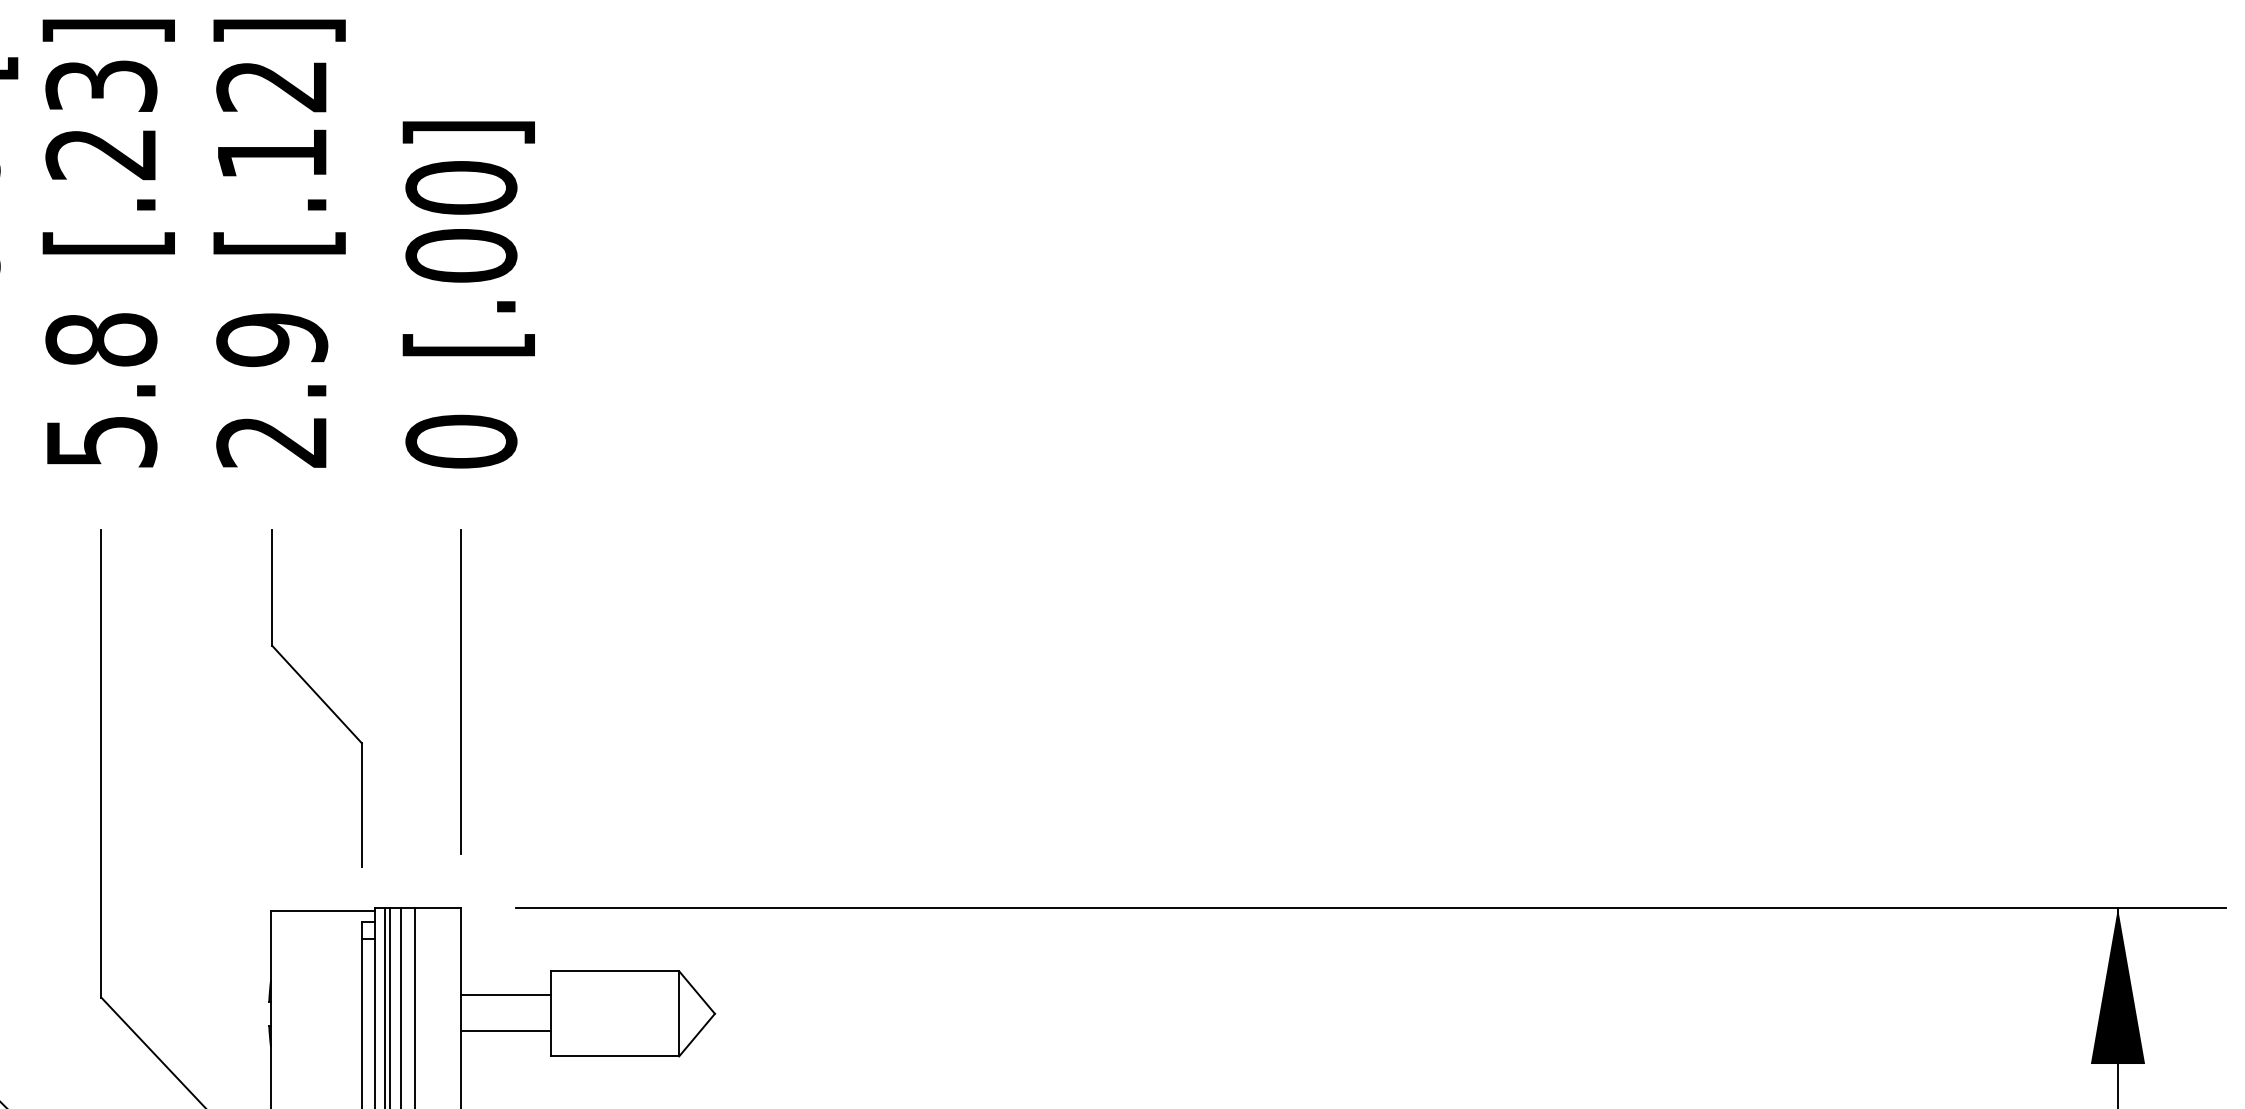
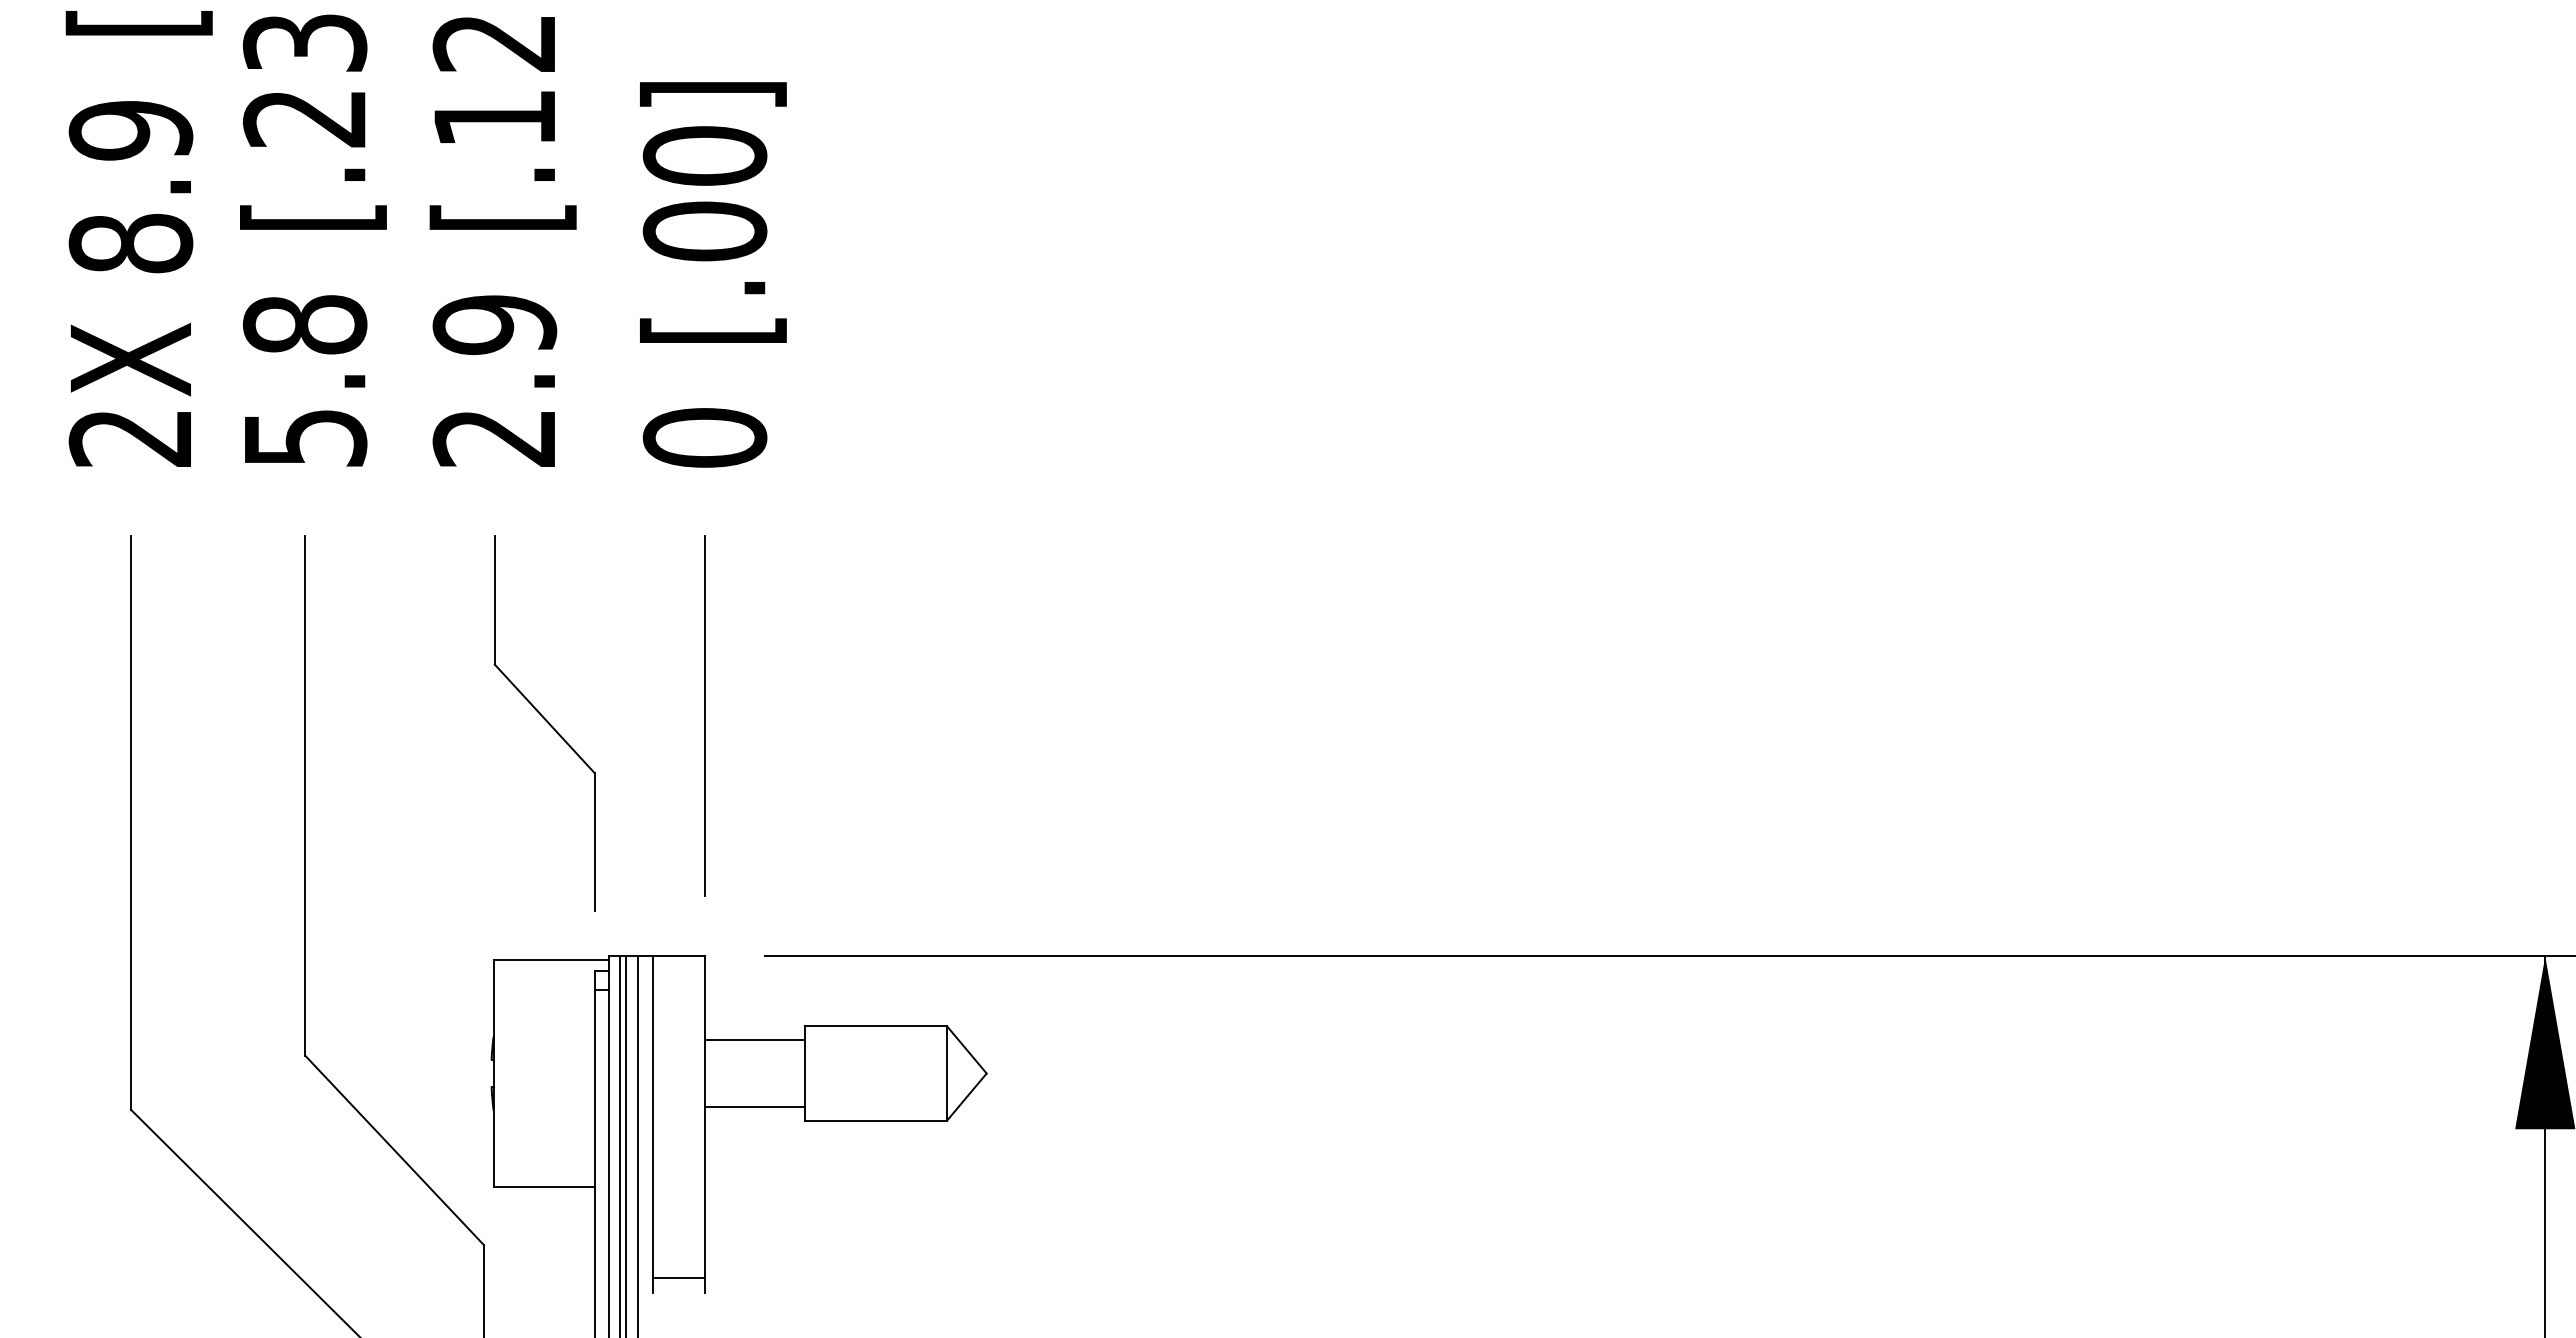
line: (505, 994) -> (754, 1107), moved
line: (505, 1030) -> (754, 1039), moved

